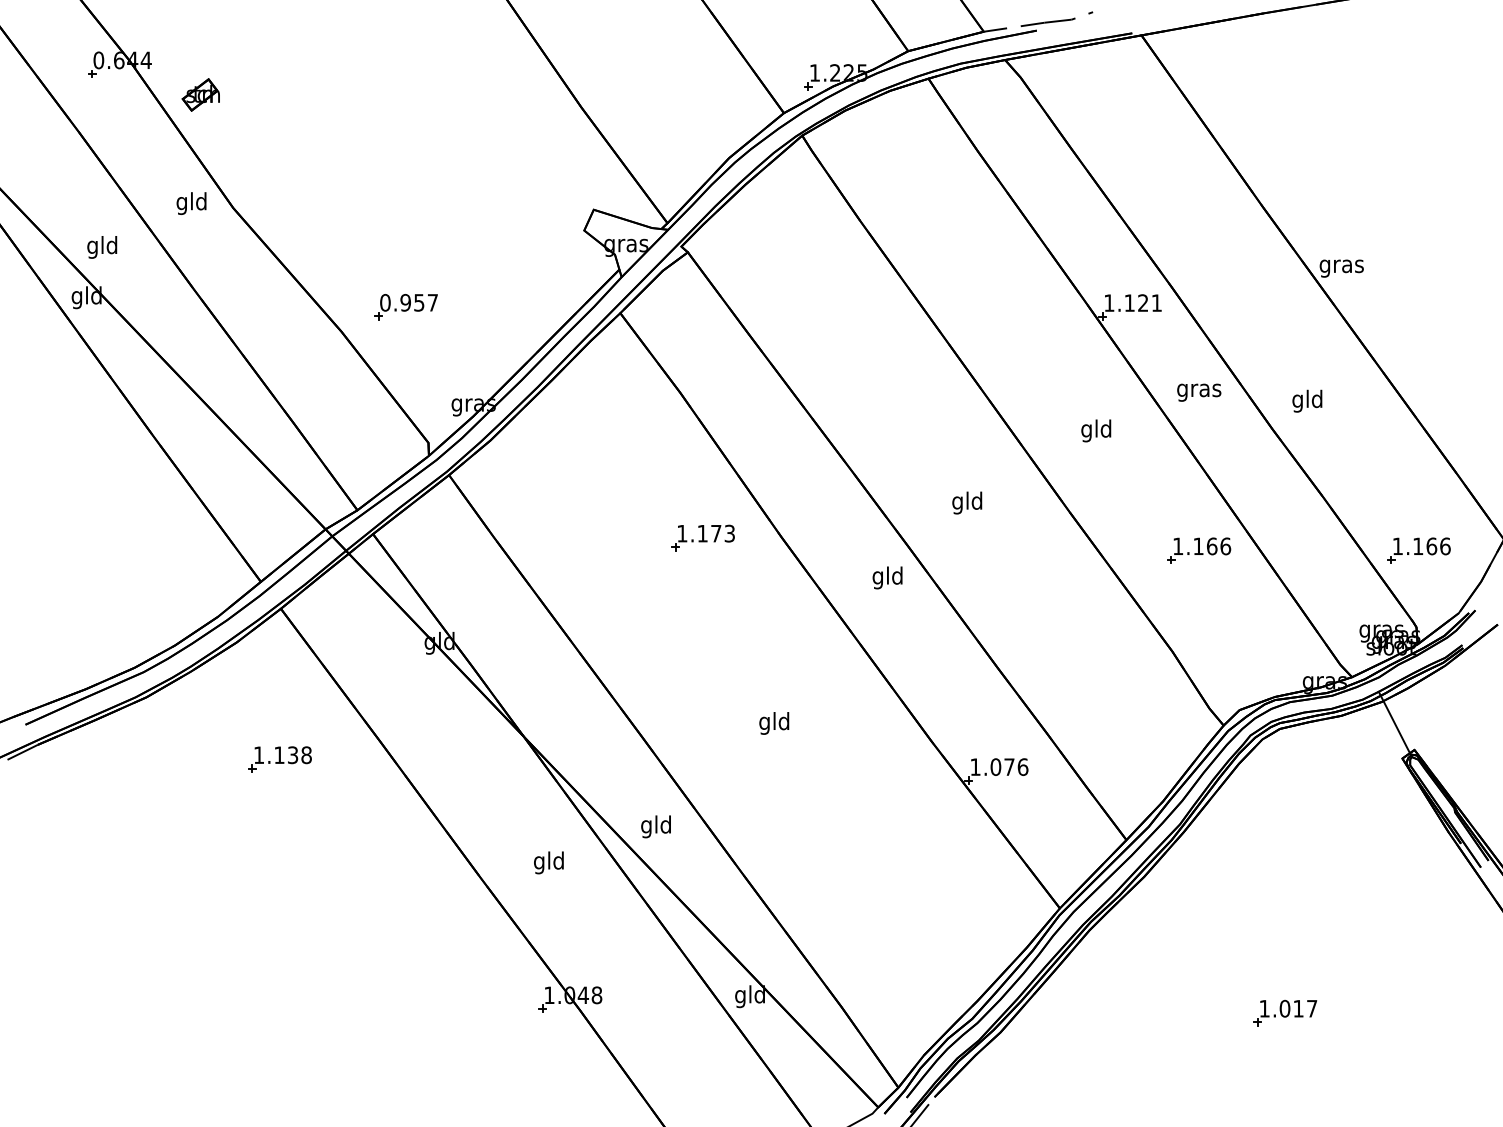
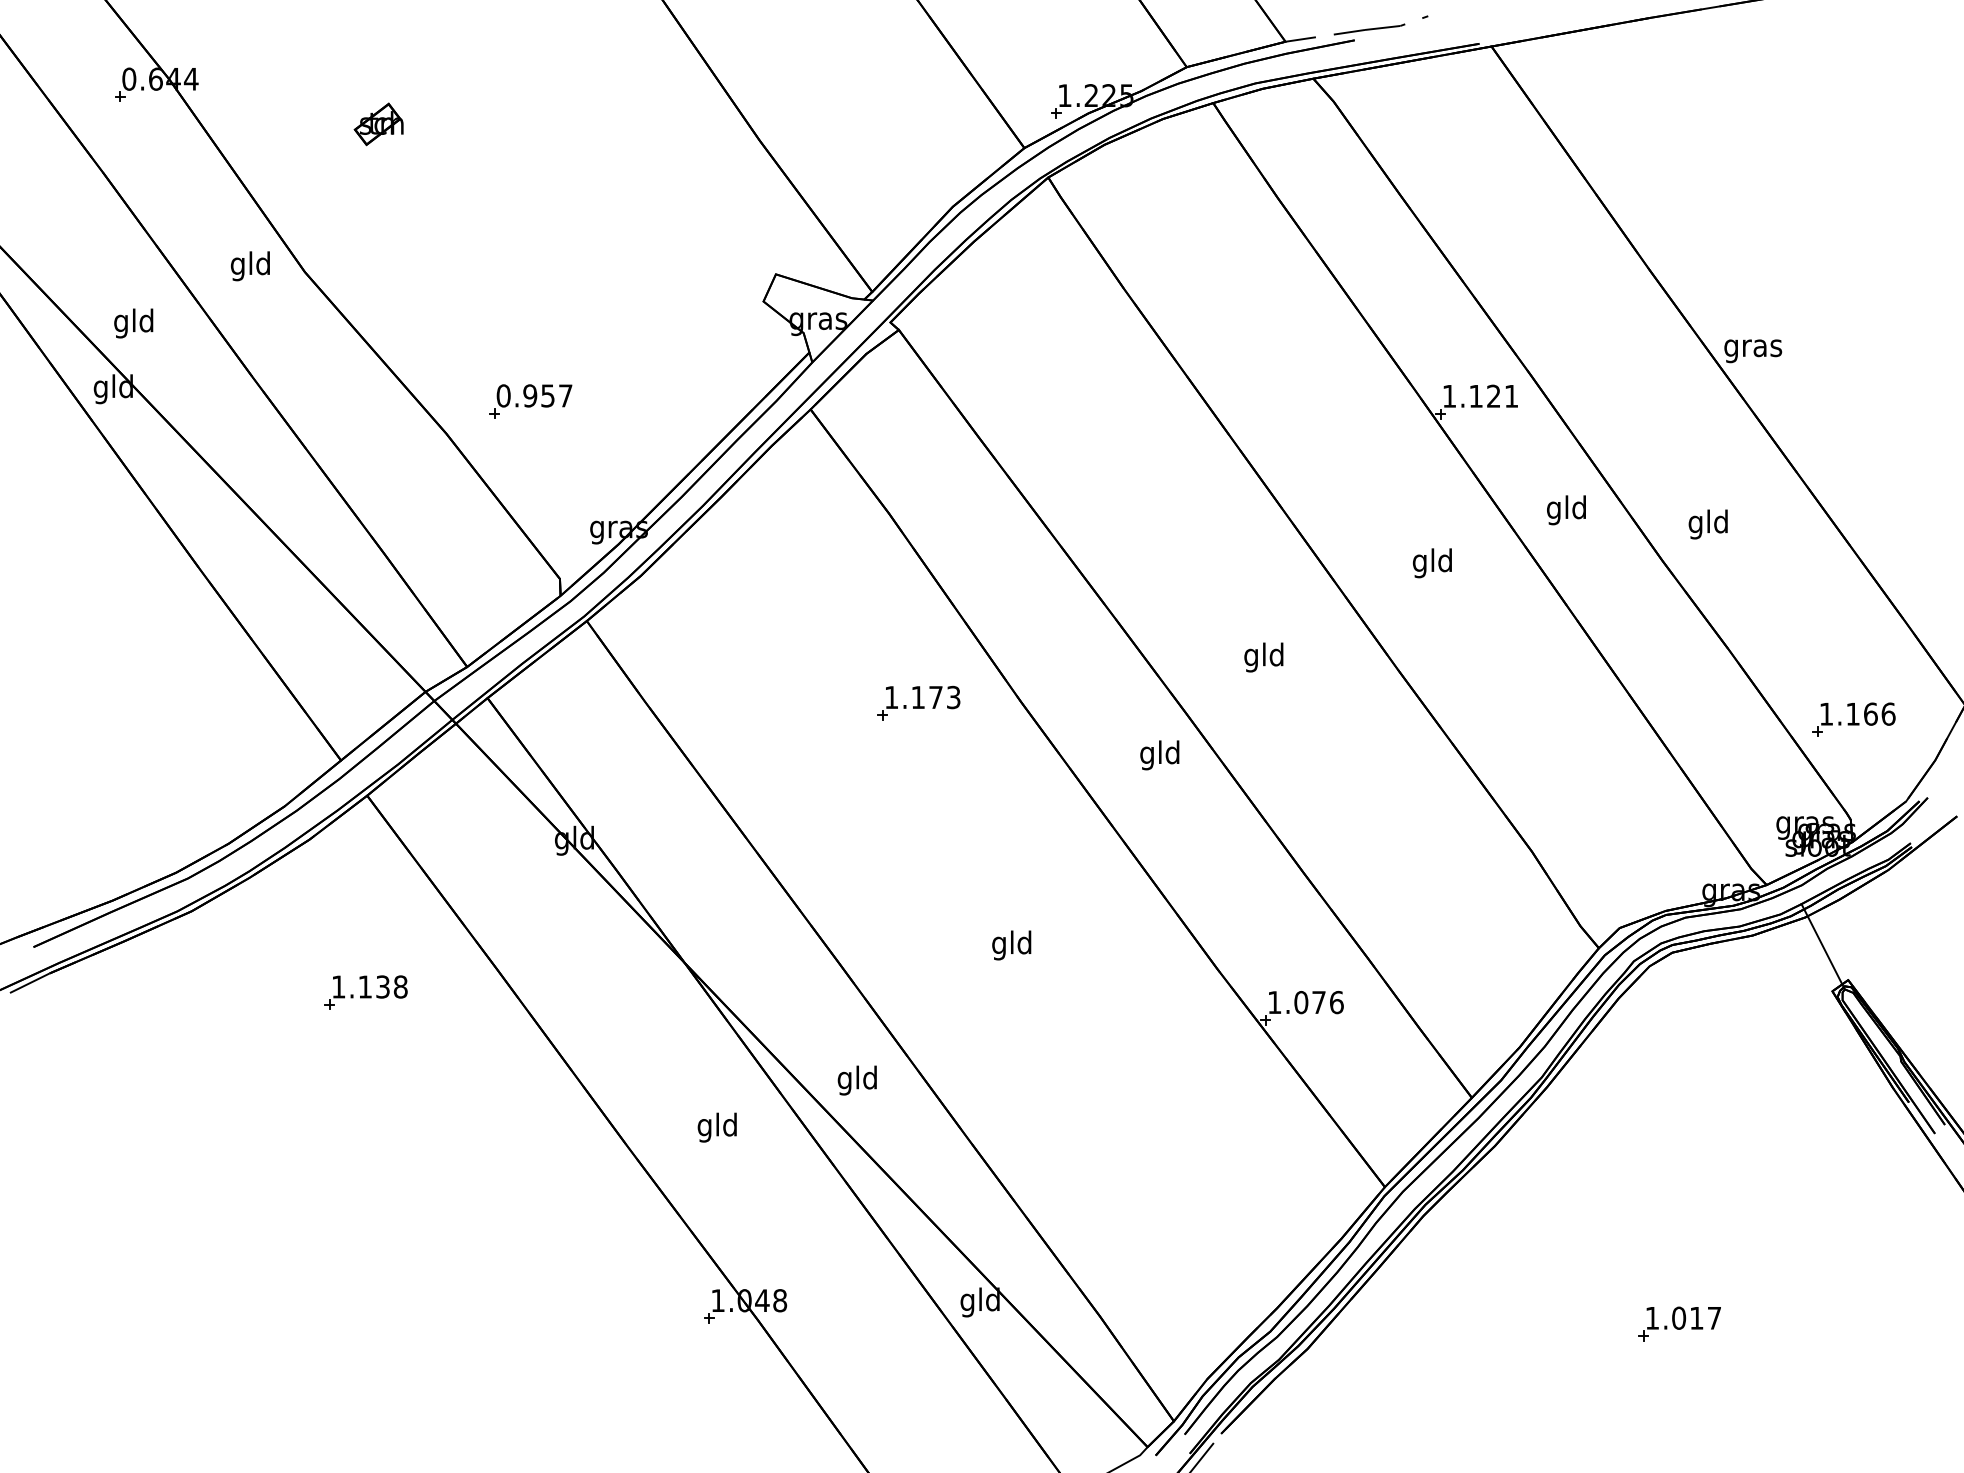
part: (200, 95) -> (378, 124), moved
text: (1198, 390) -> (1566, 510), gras -> gld
part: (1198, 550) -> (1566, 719), removed

